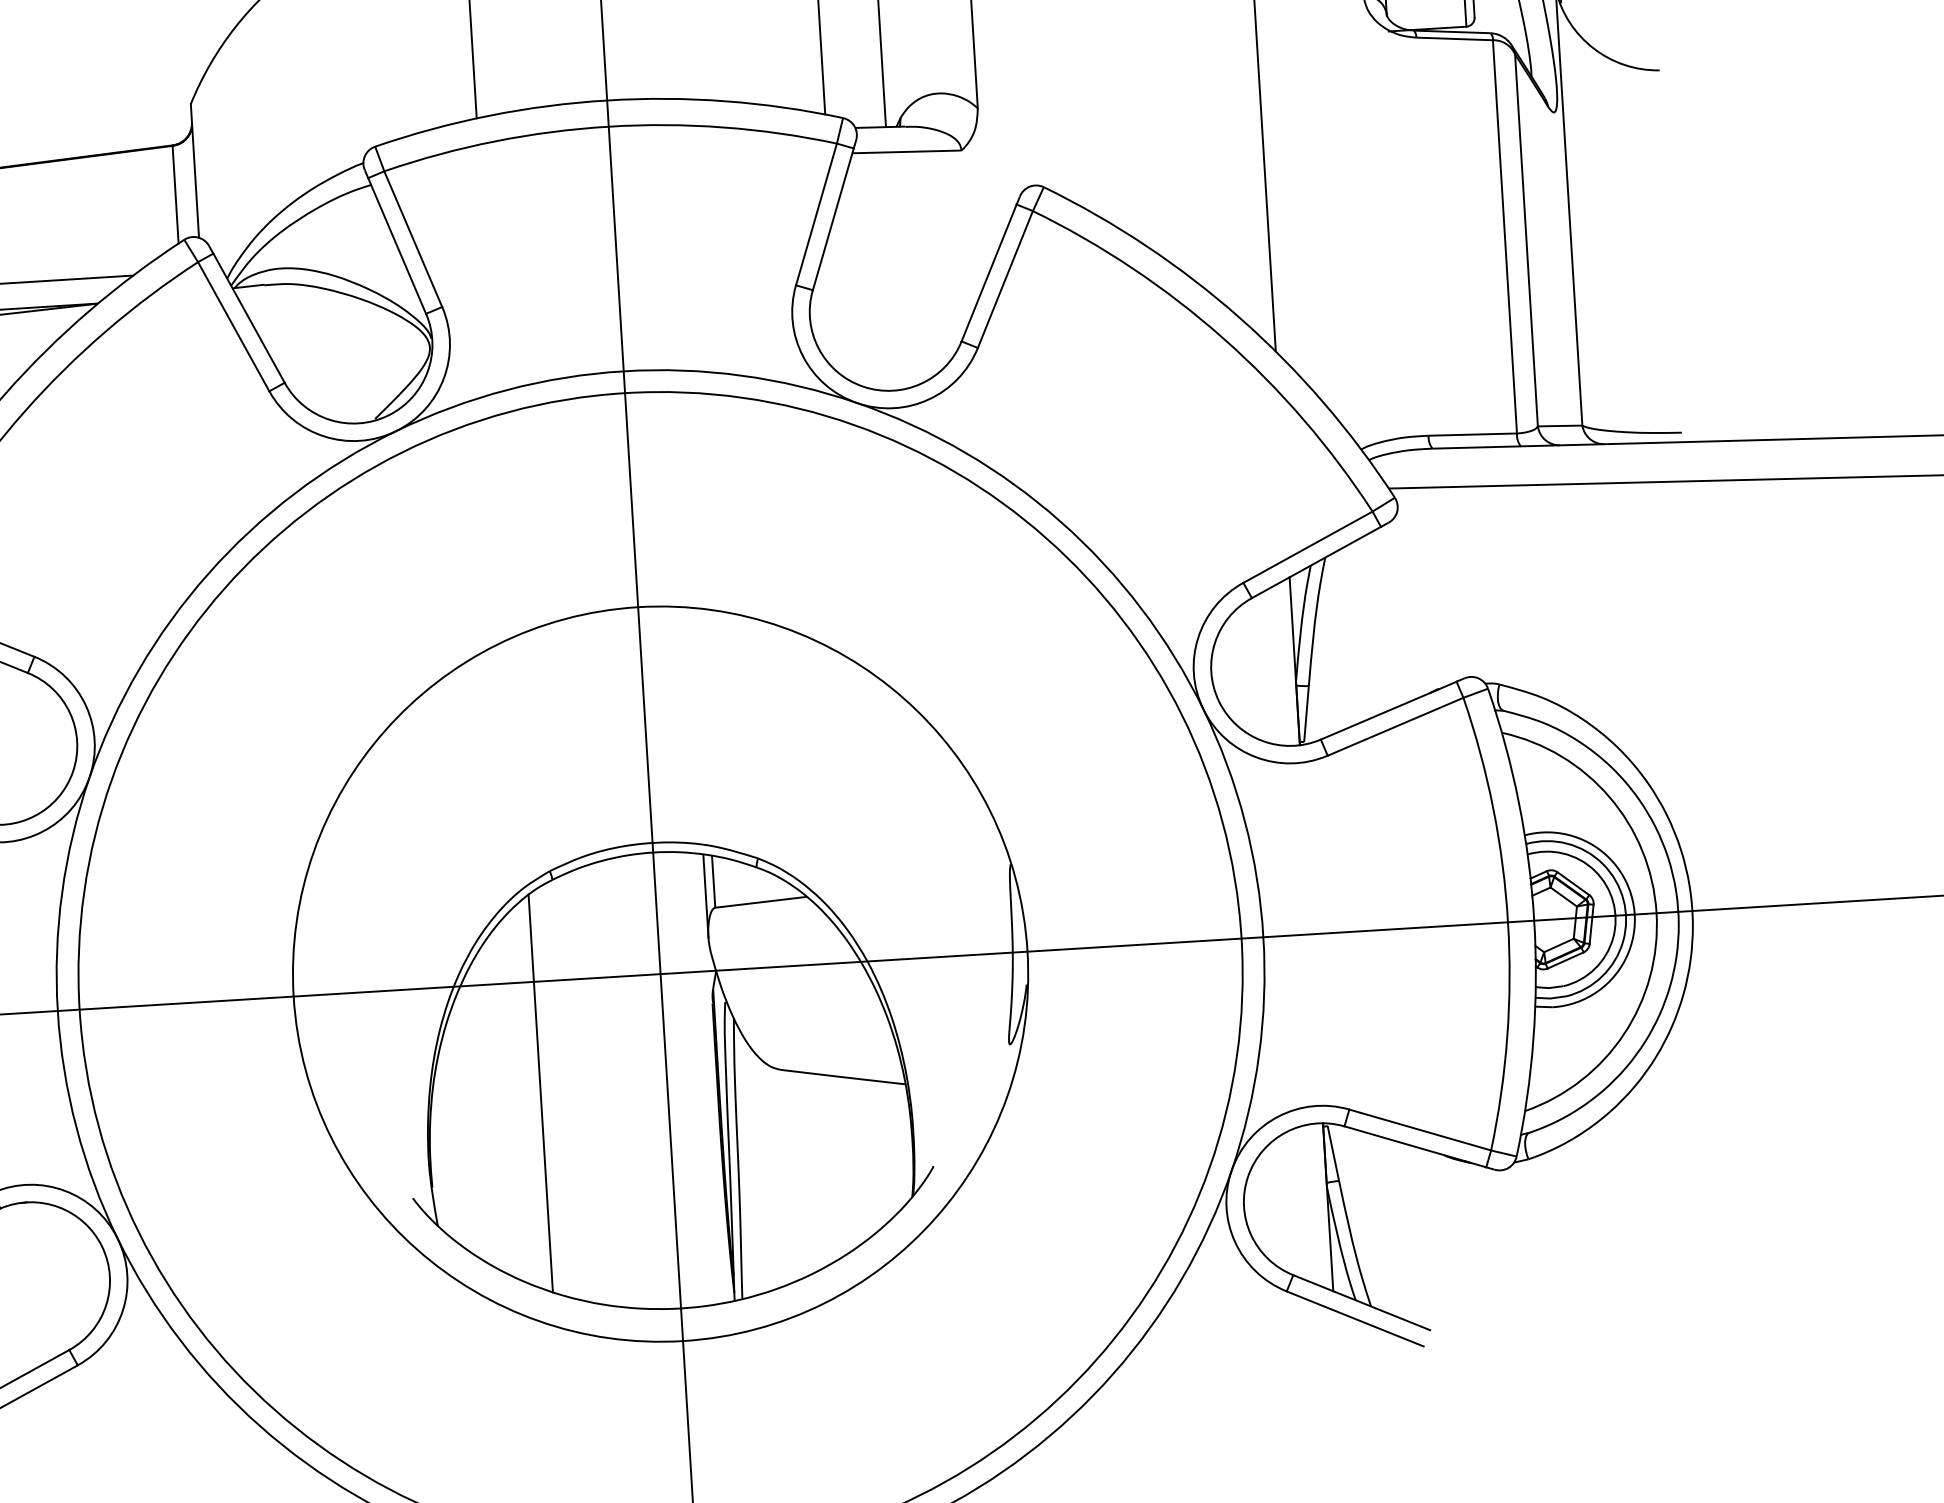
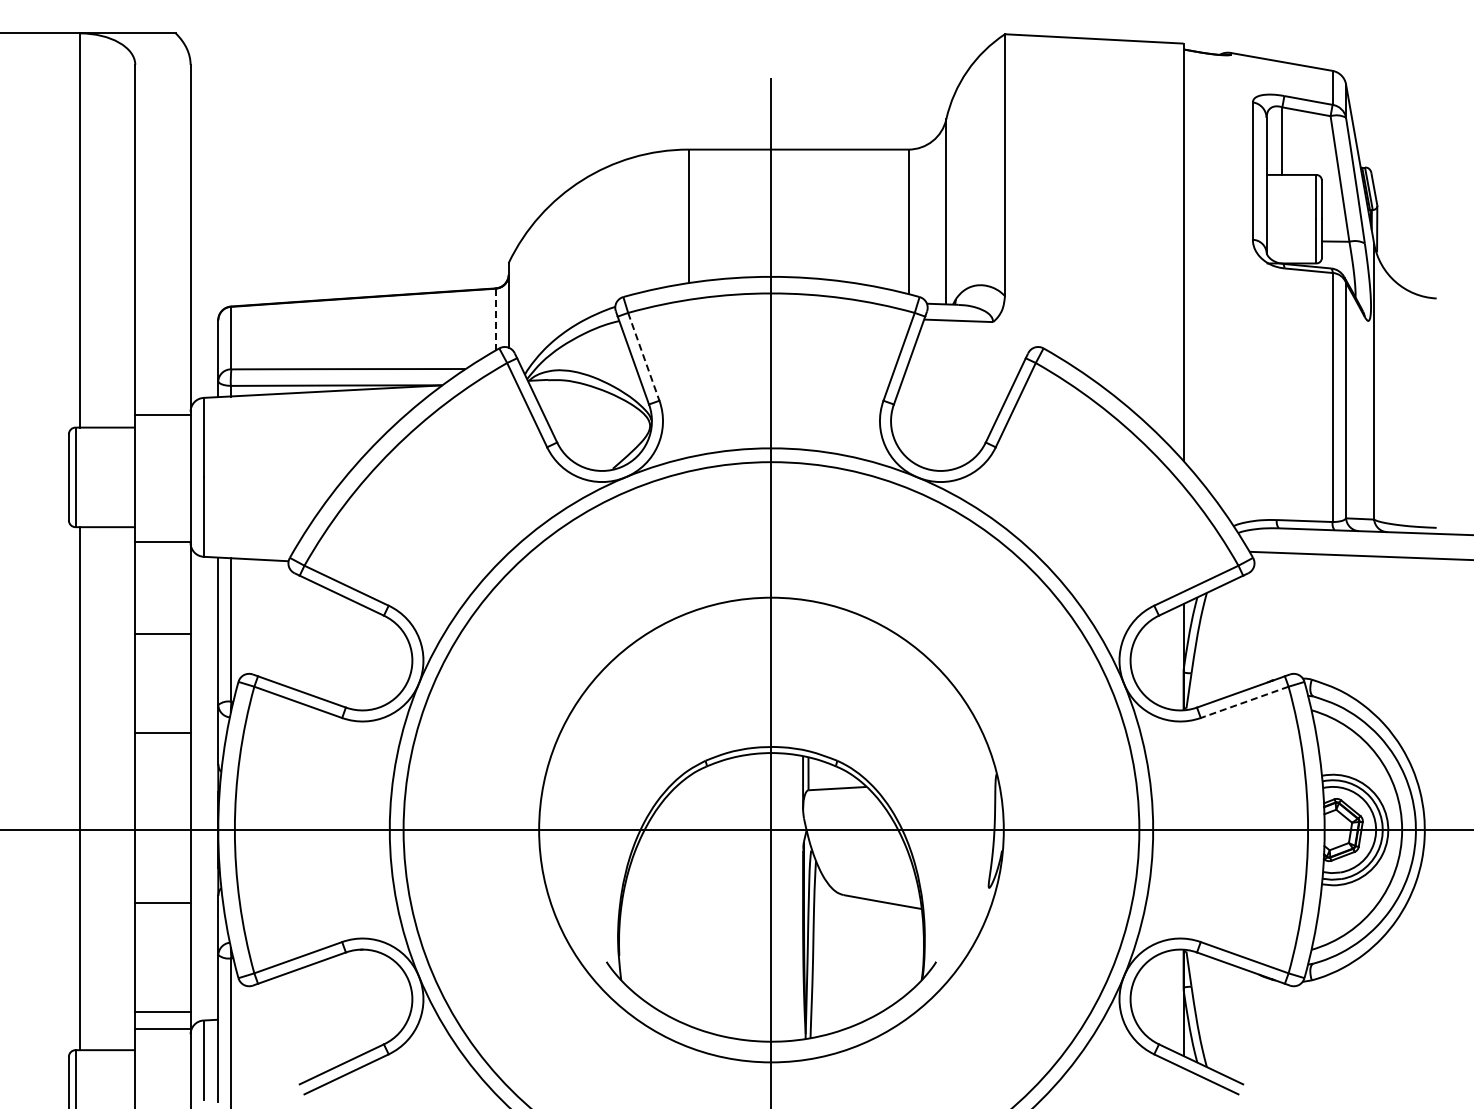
line: (175, 194) -> (495, 319), solid -> dashed
line: (412, 238) -> (643, 356), solid -> dashed
line: (1395, 727) -> (1244, 702), solid -> dashed
line: (541, 1093) -> (691, 900), removed

